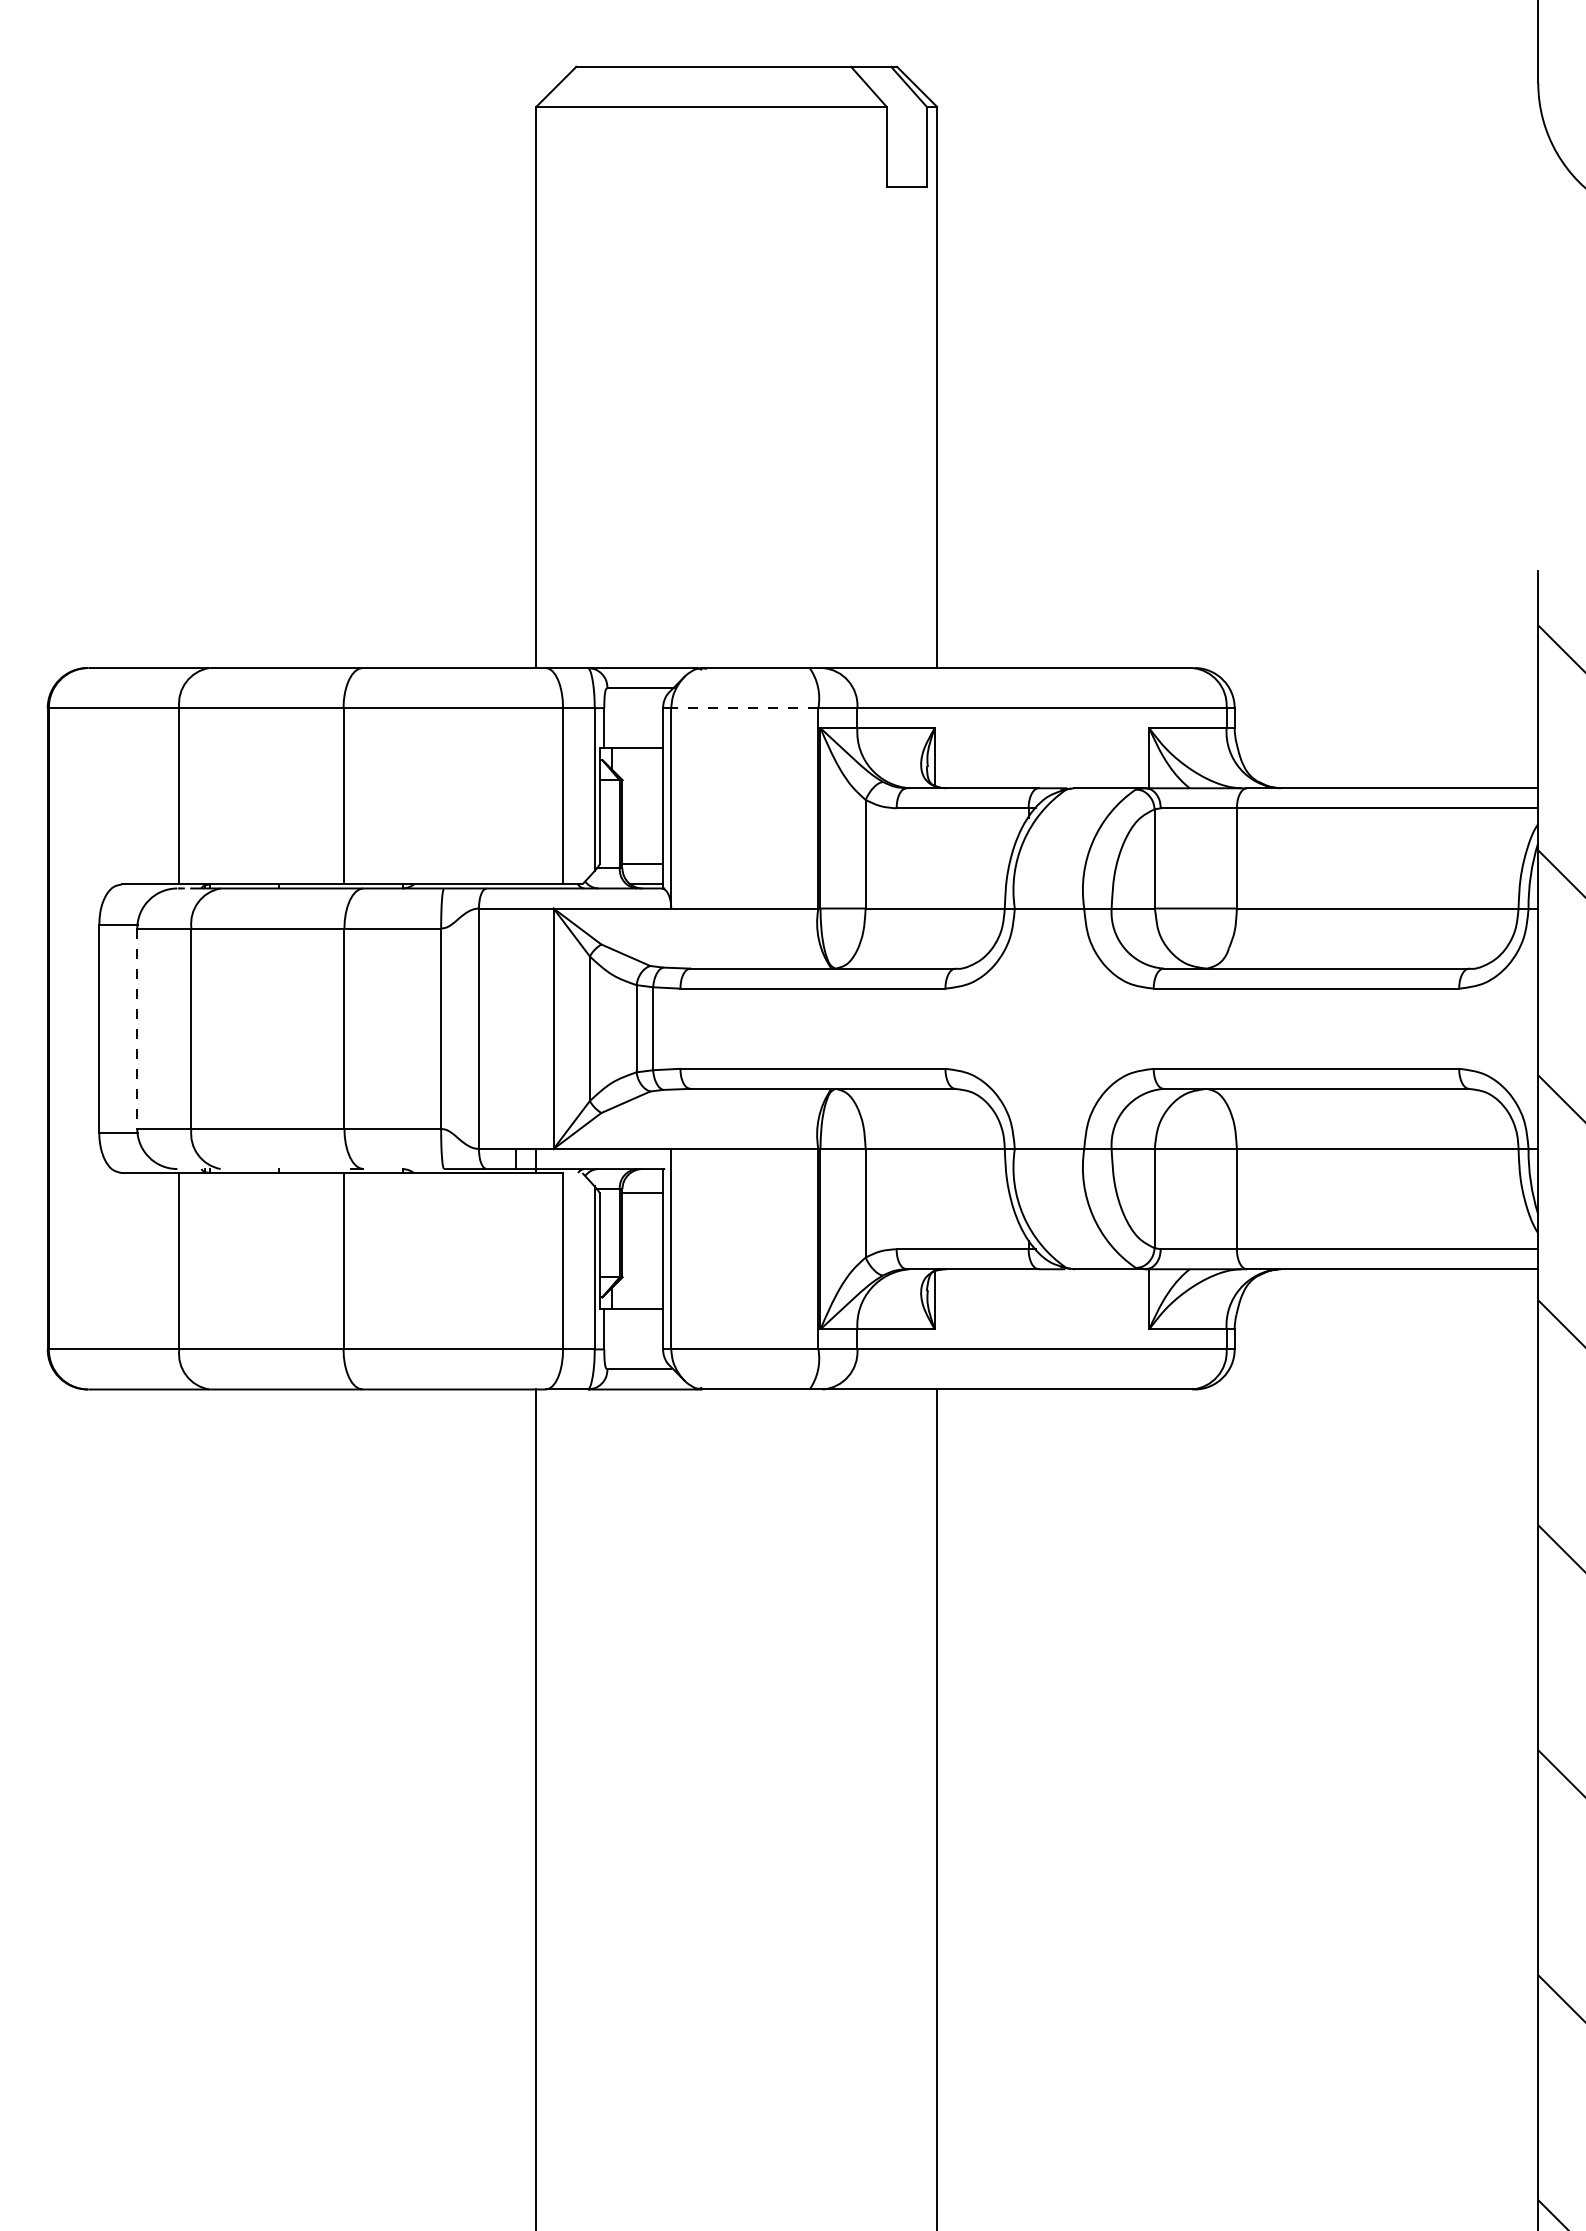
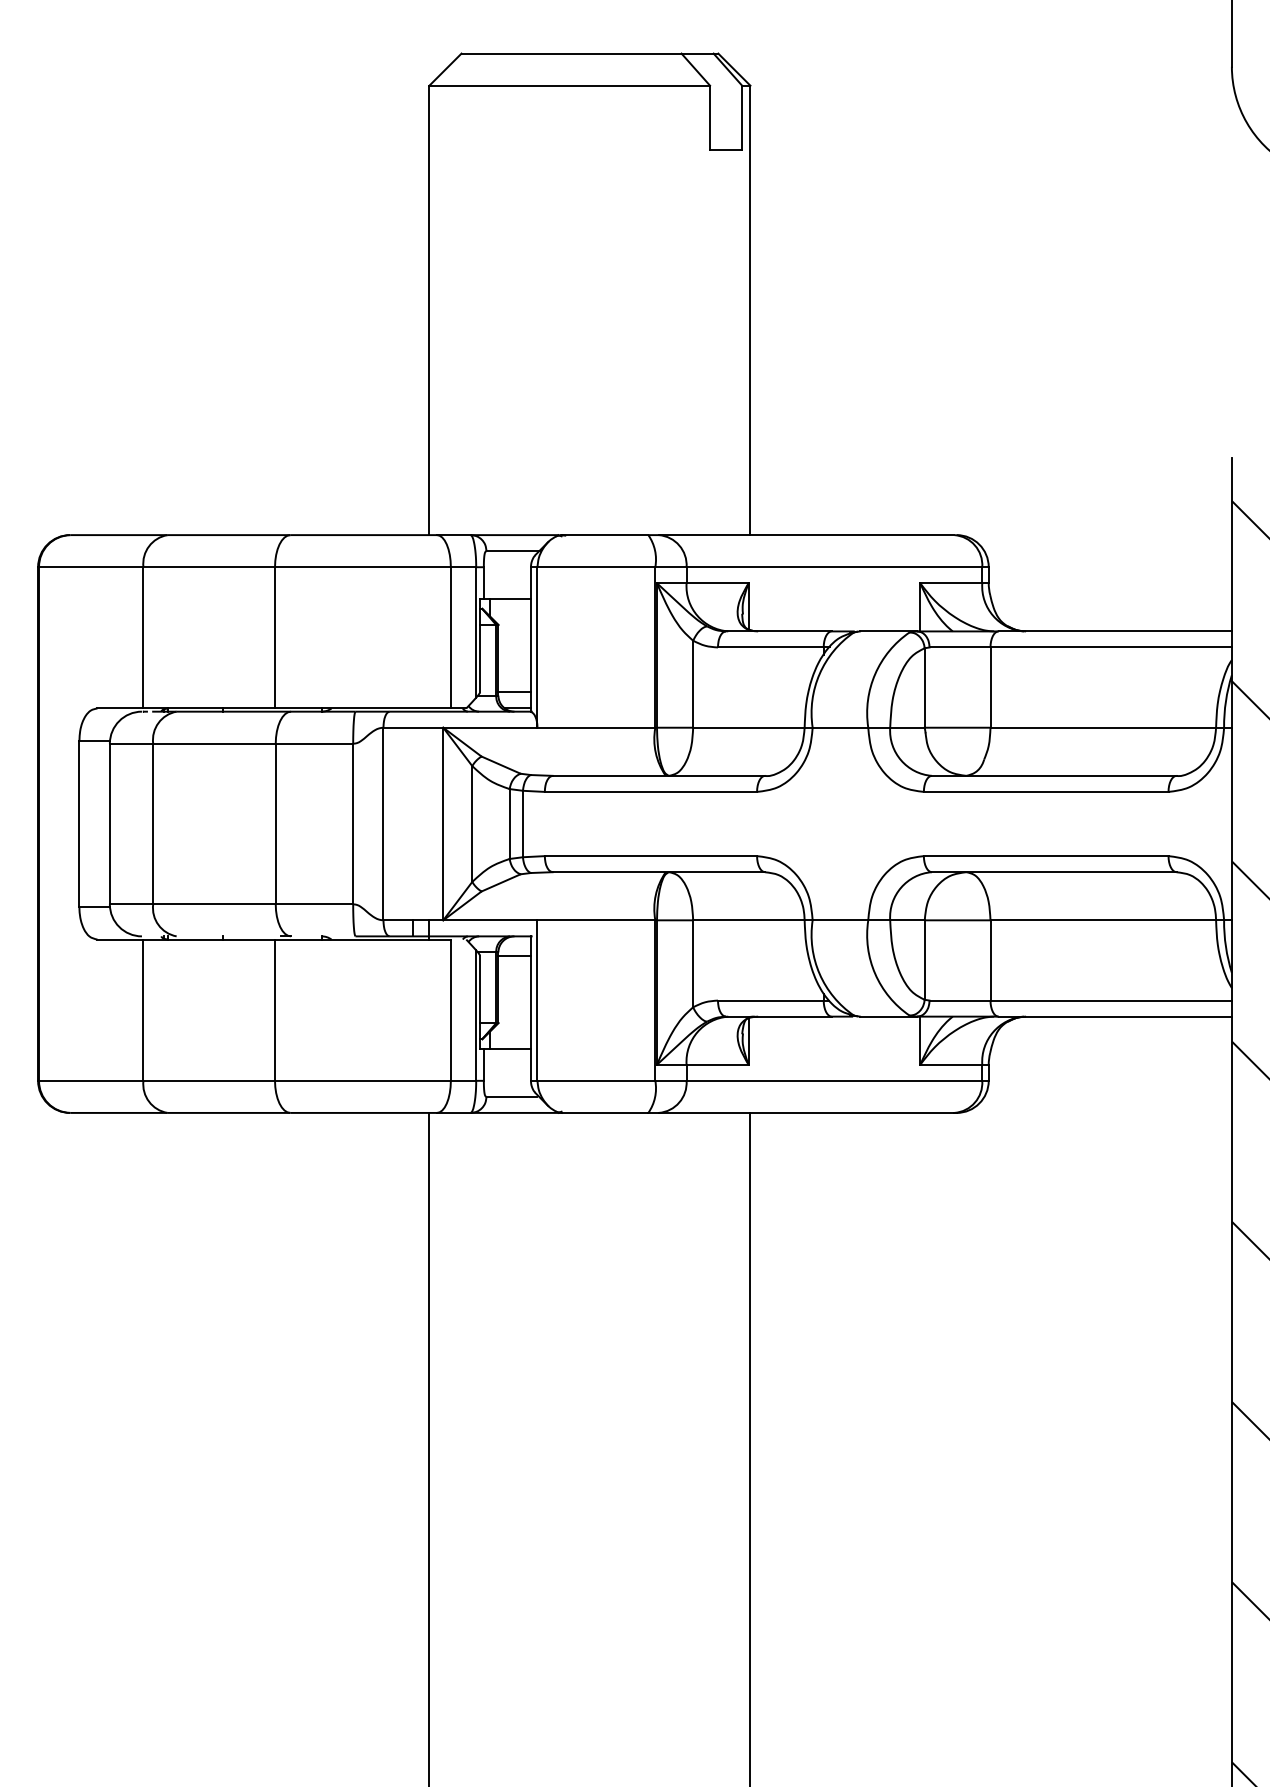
line: (744, 708) -> (596, 567), dashed -> solid
line: (136, 1029) -> (109, 824), dashed -> solid

